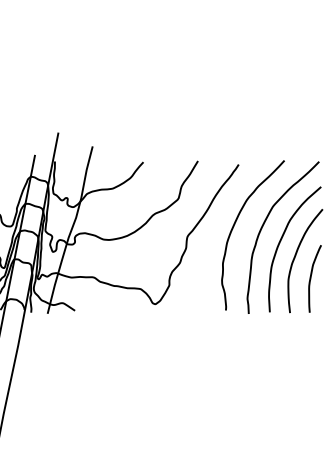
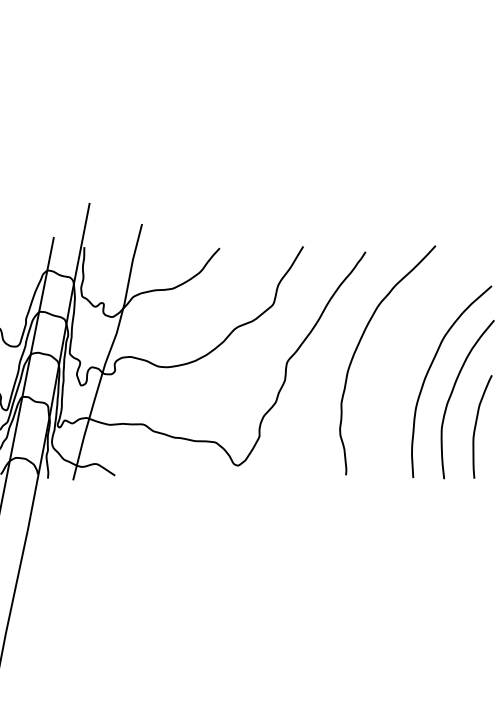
curve: (261, 231) -> (400, 354), removed

